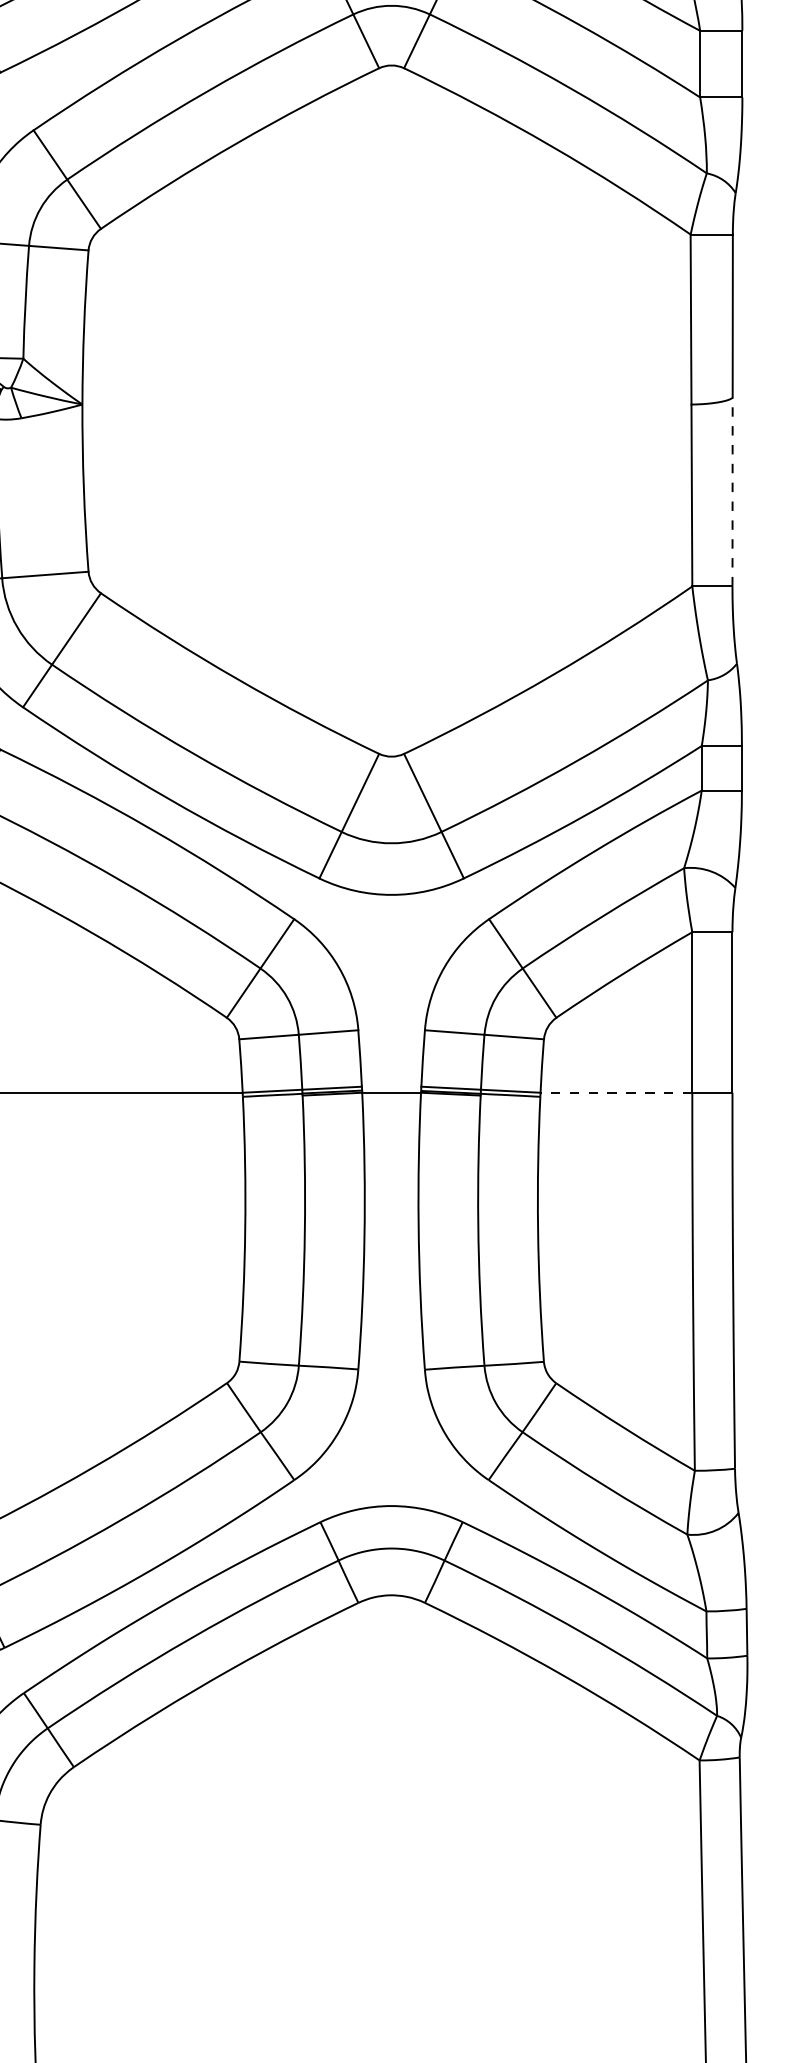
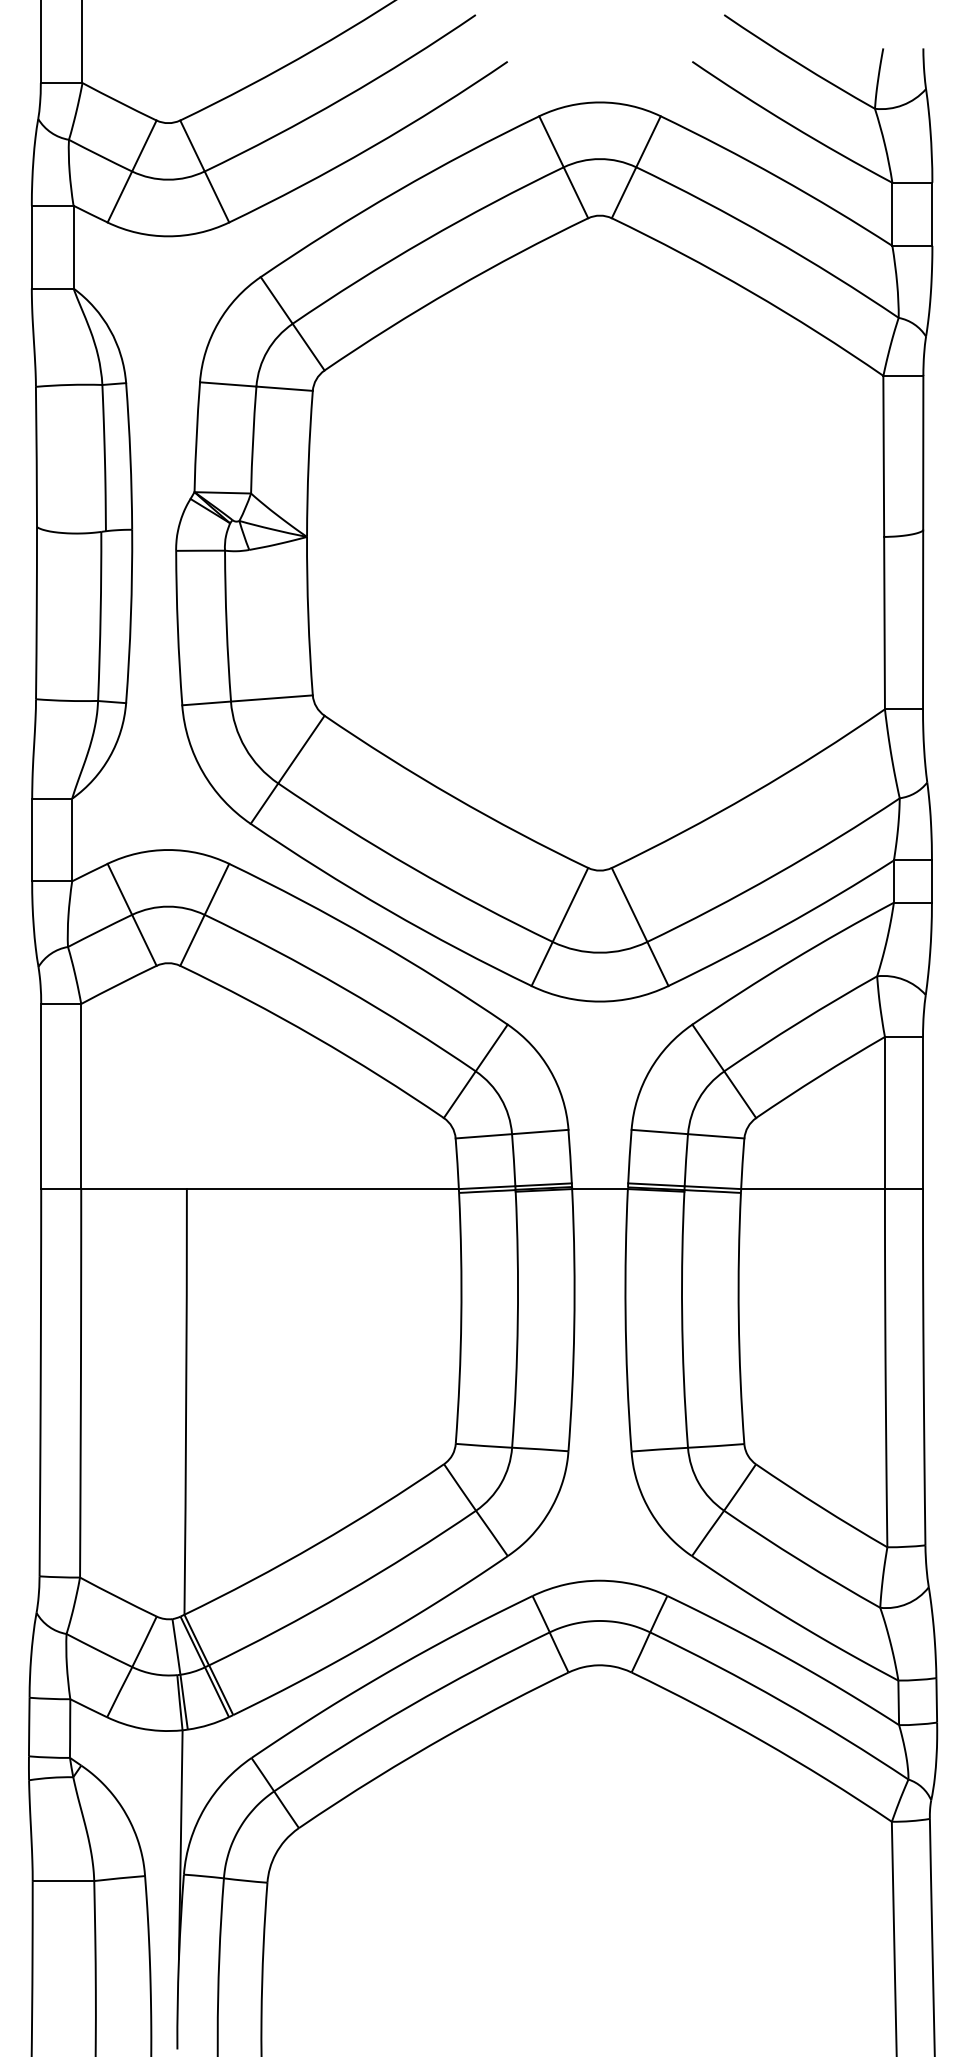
line: (732, 491) -> (923, 619), dashed -> solid
line: (616, 1093) -> (813, 1189), dashed -> solid

